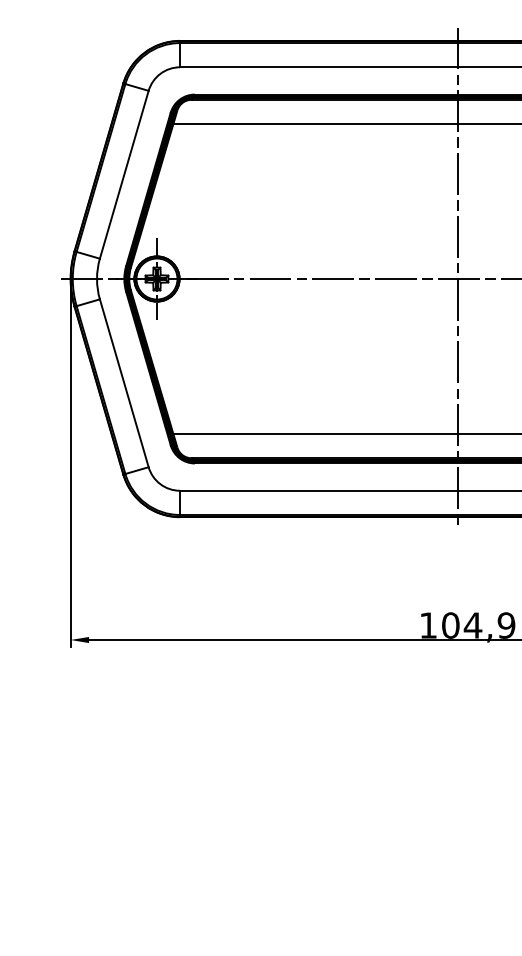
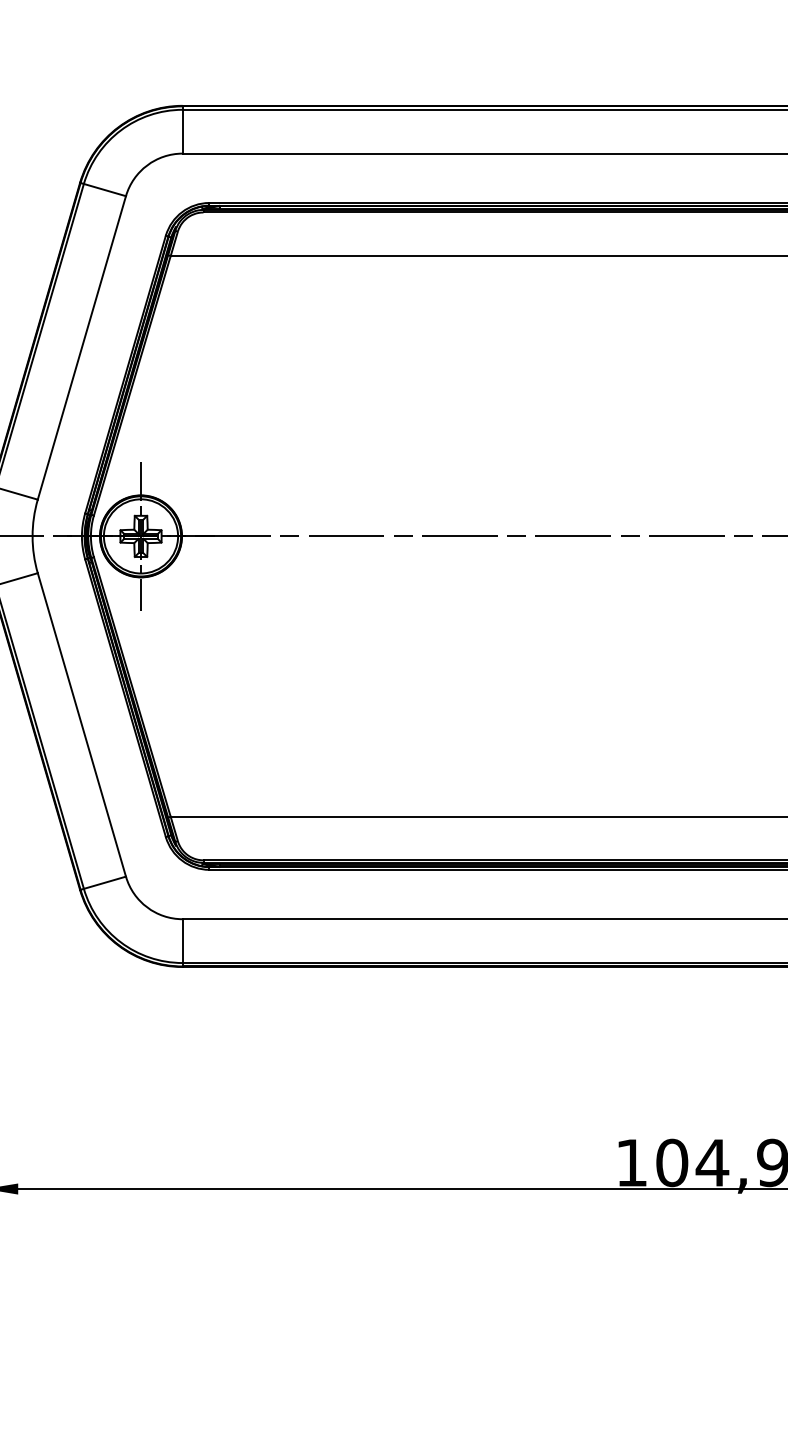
line: (457, 278) -> (684, 535), removed

